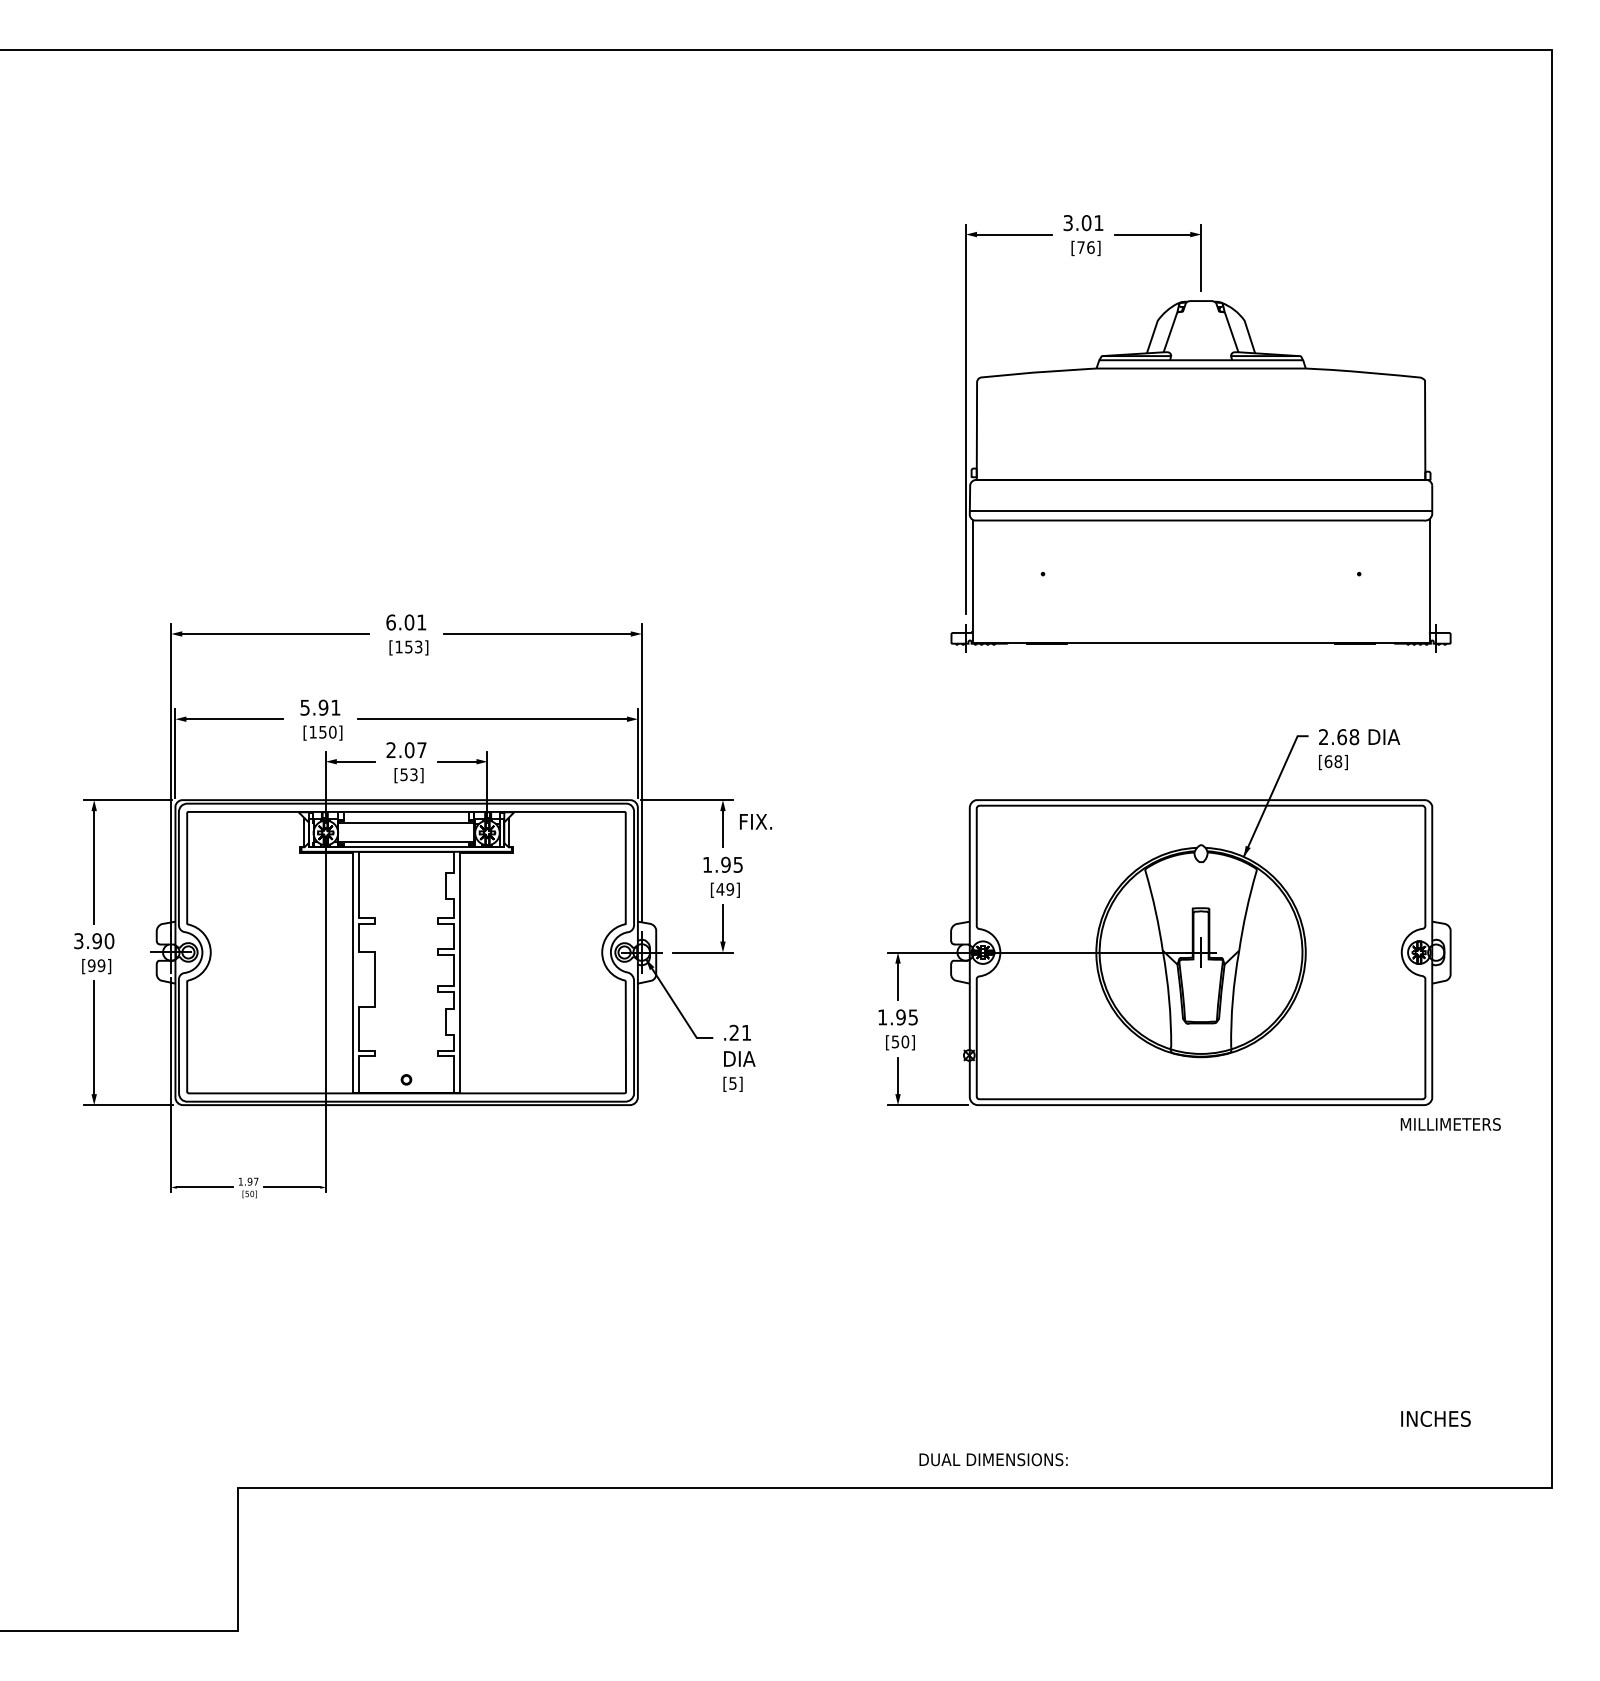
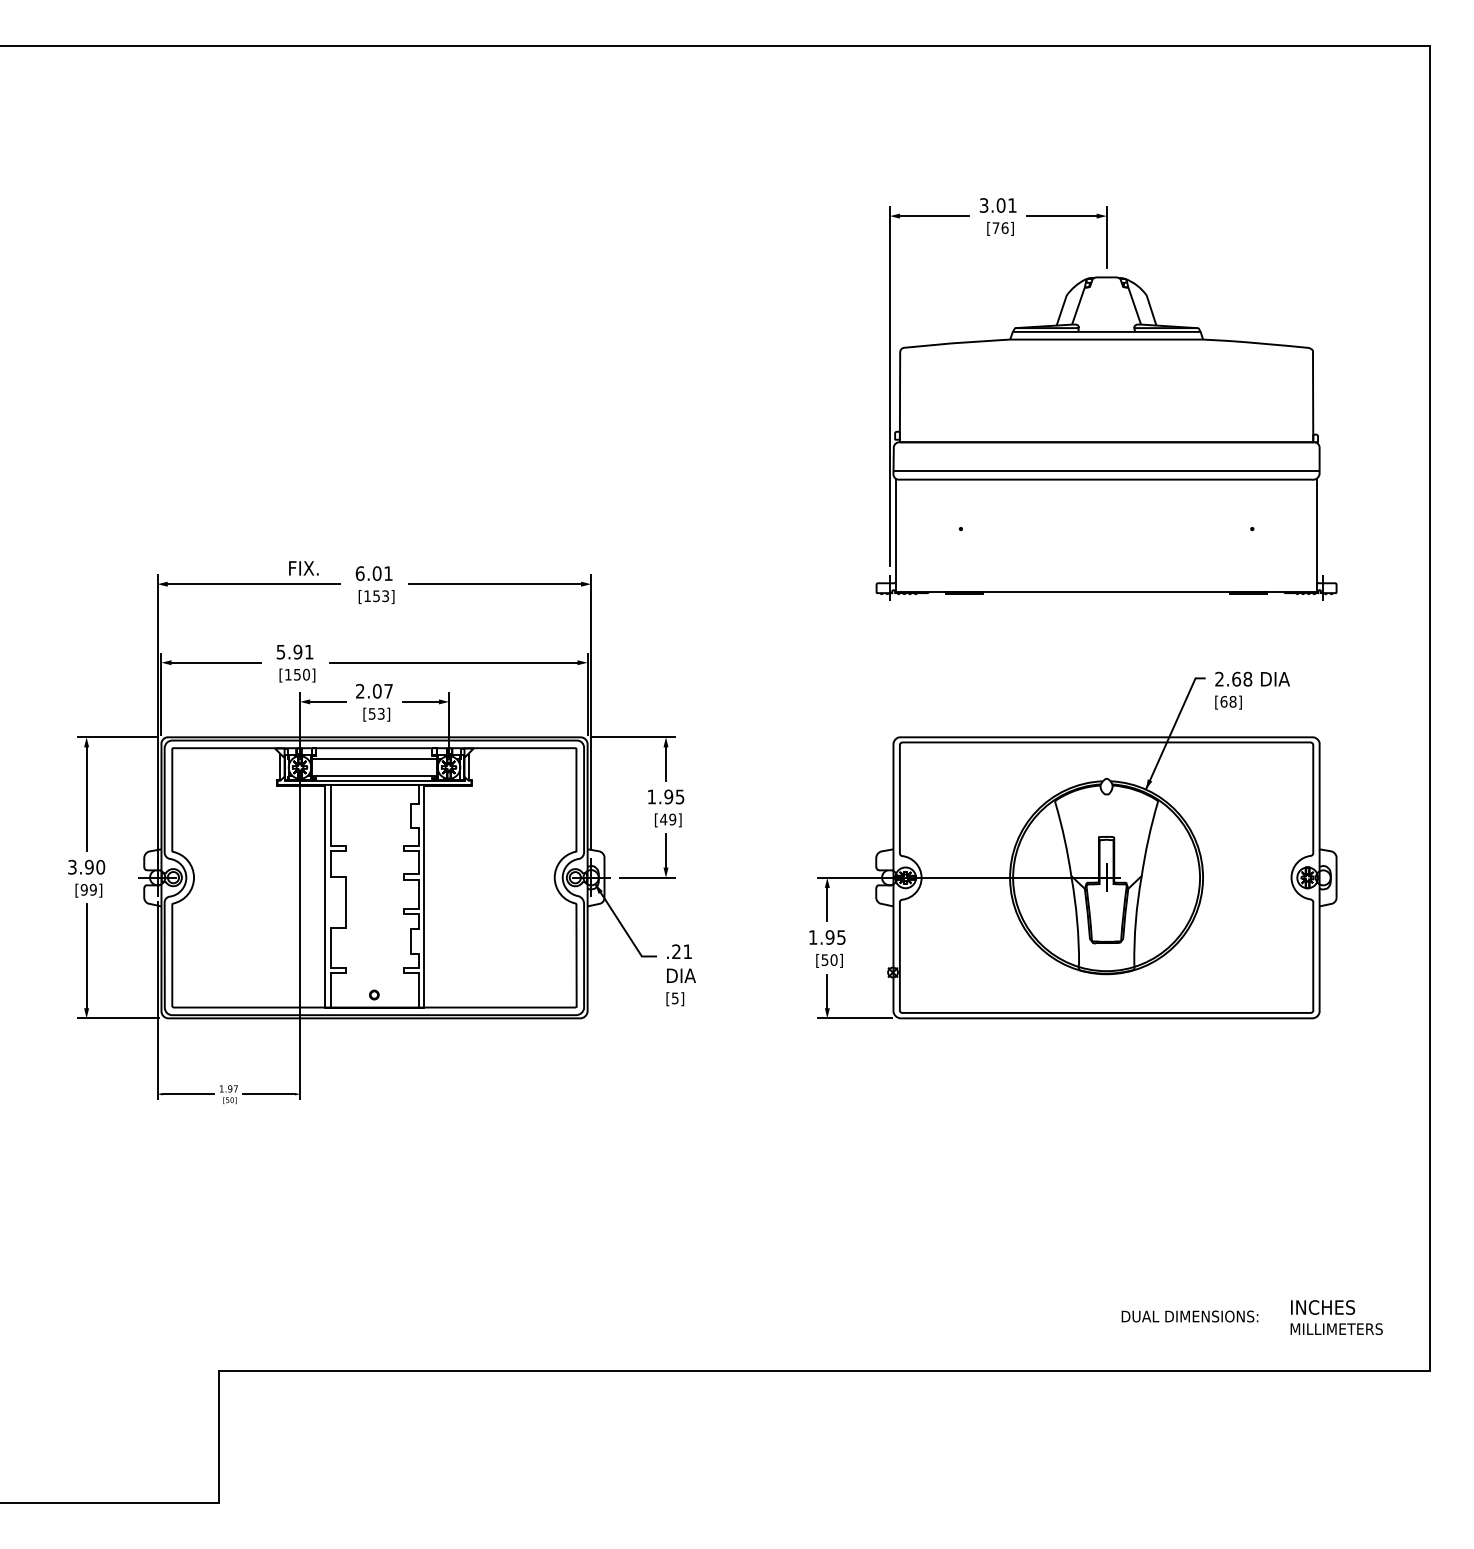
text: (755, 821) -> (303, 568), moved
text: (1450, 1124) -> (1336, 1329), moved
text: (993, 1459) -> (1189, 1316), moved

